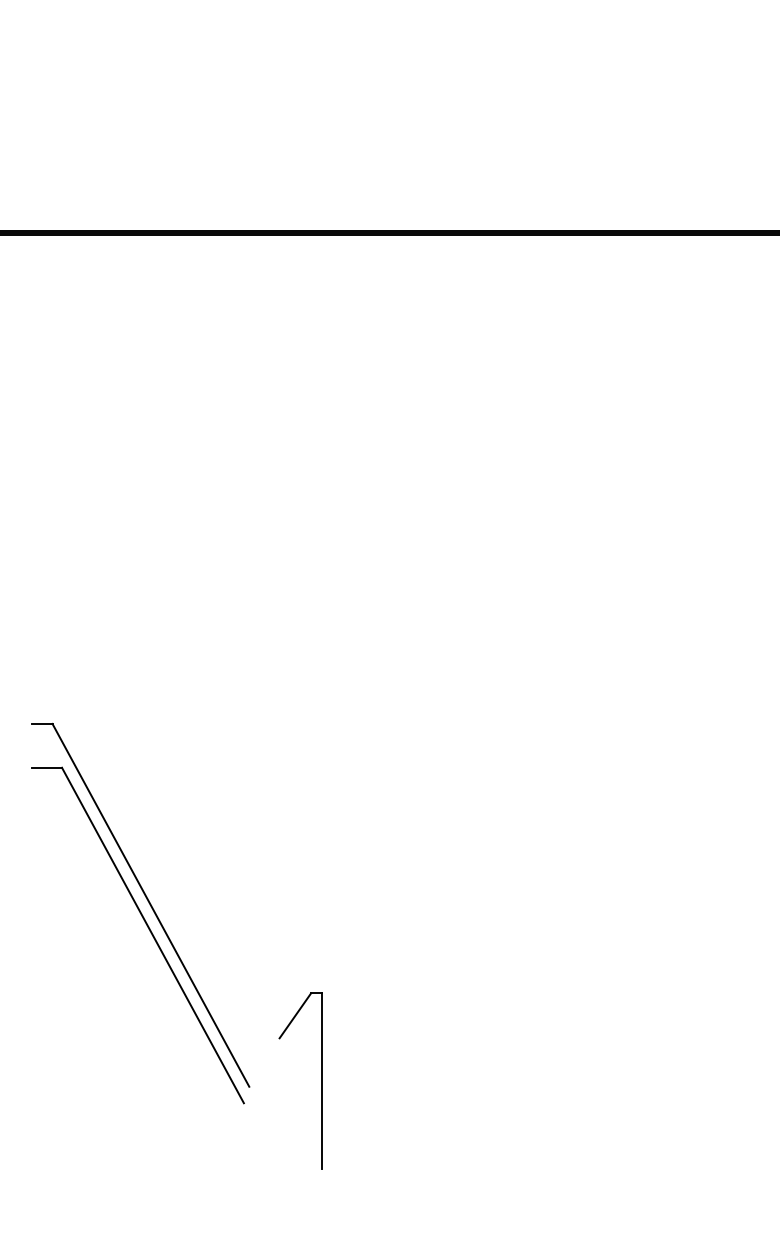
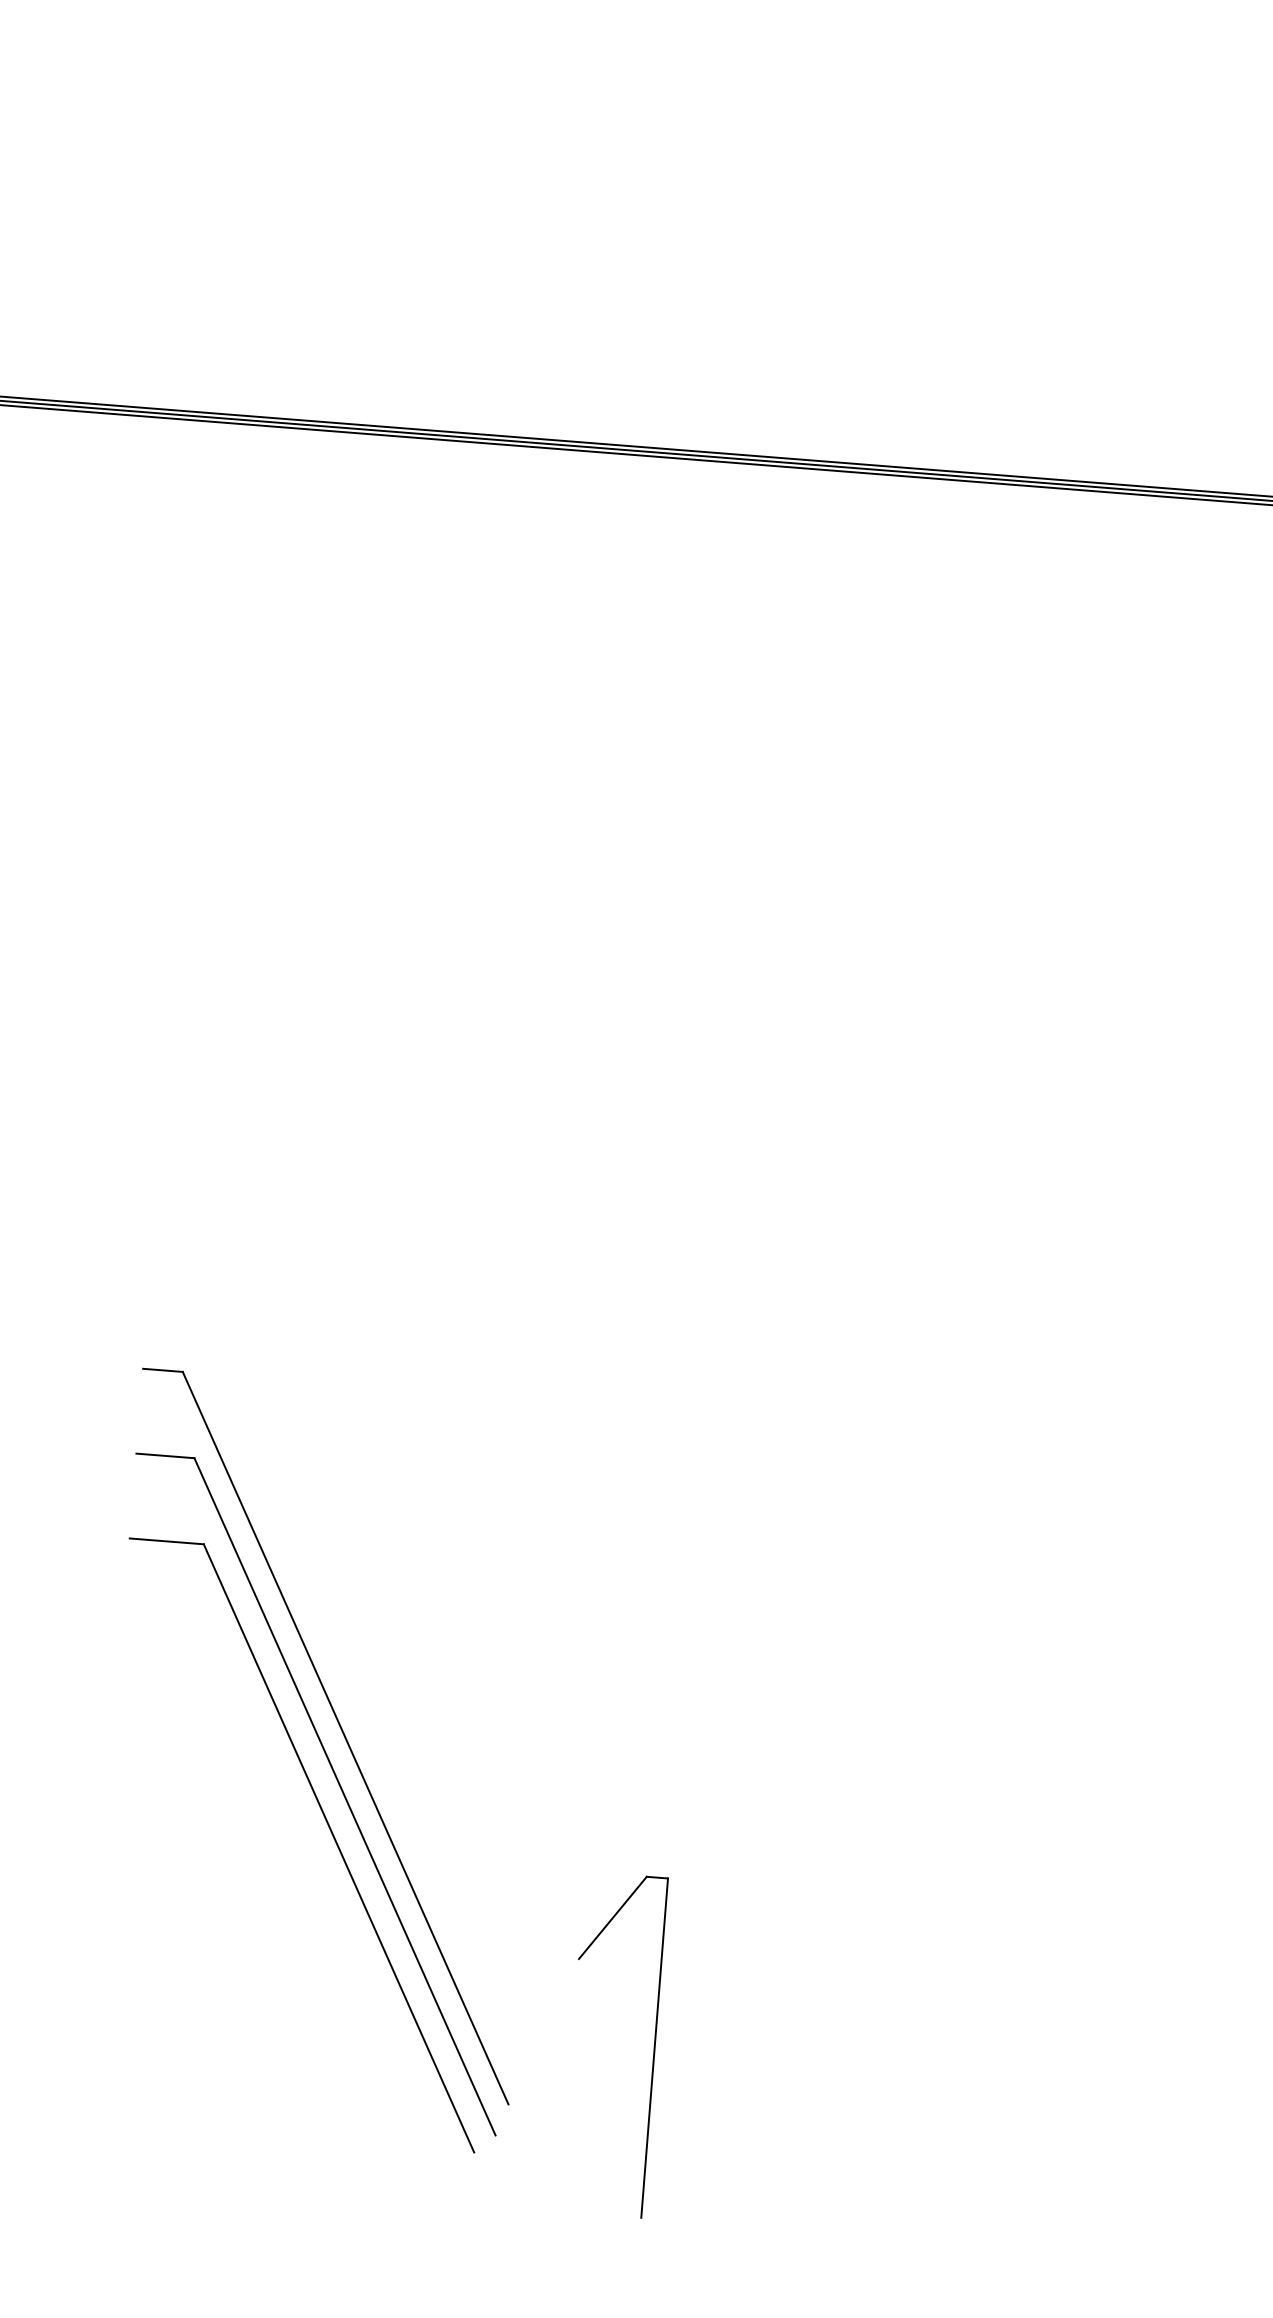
part: (146, 954) -> (329, 1832), added
part: (321, 1080) -> (653, 2047), moved

